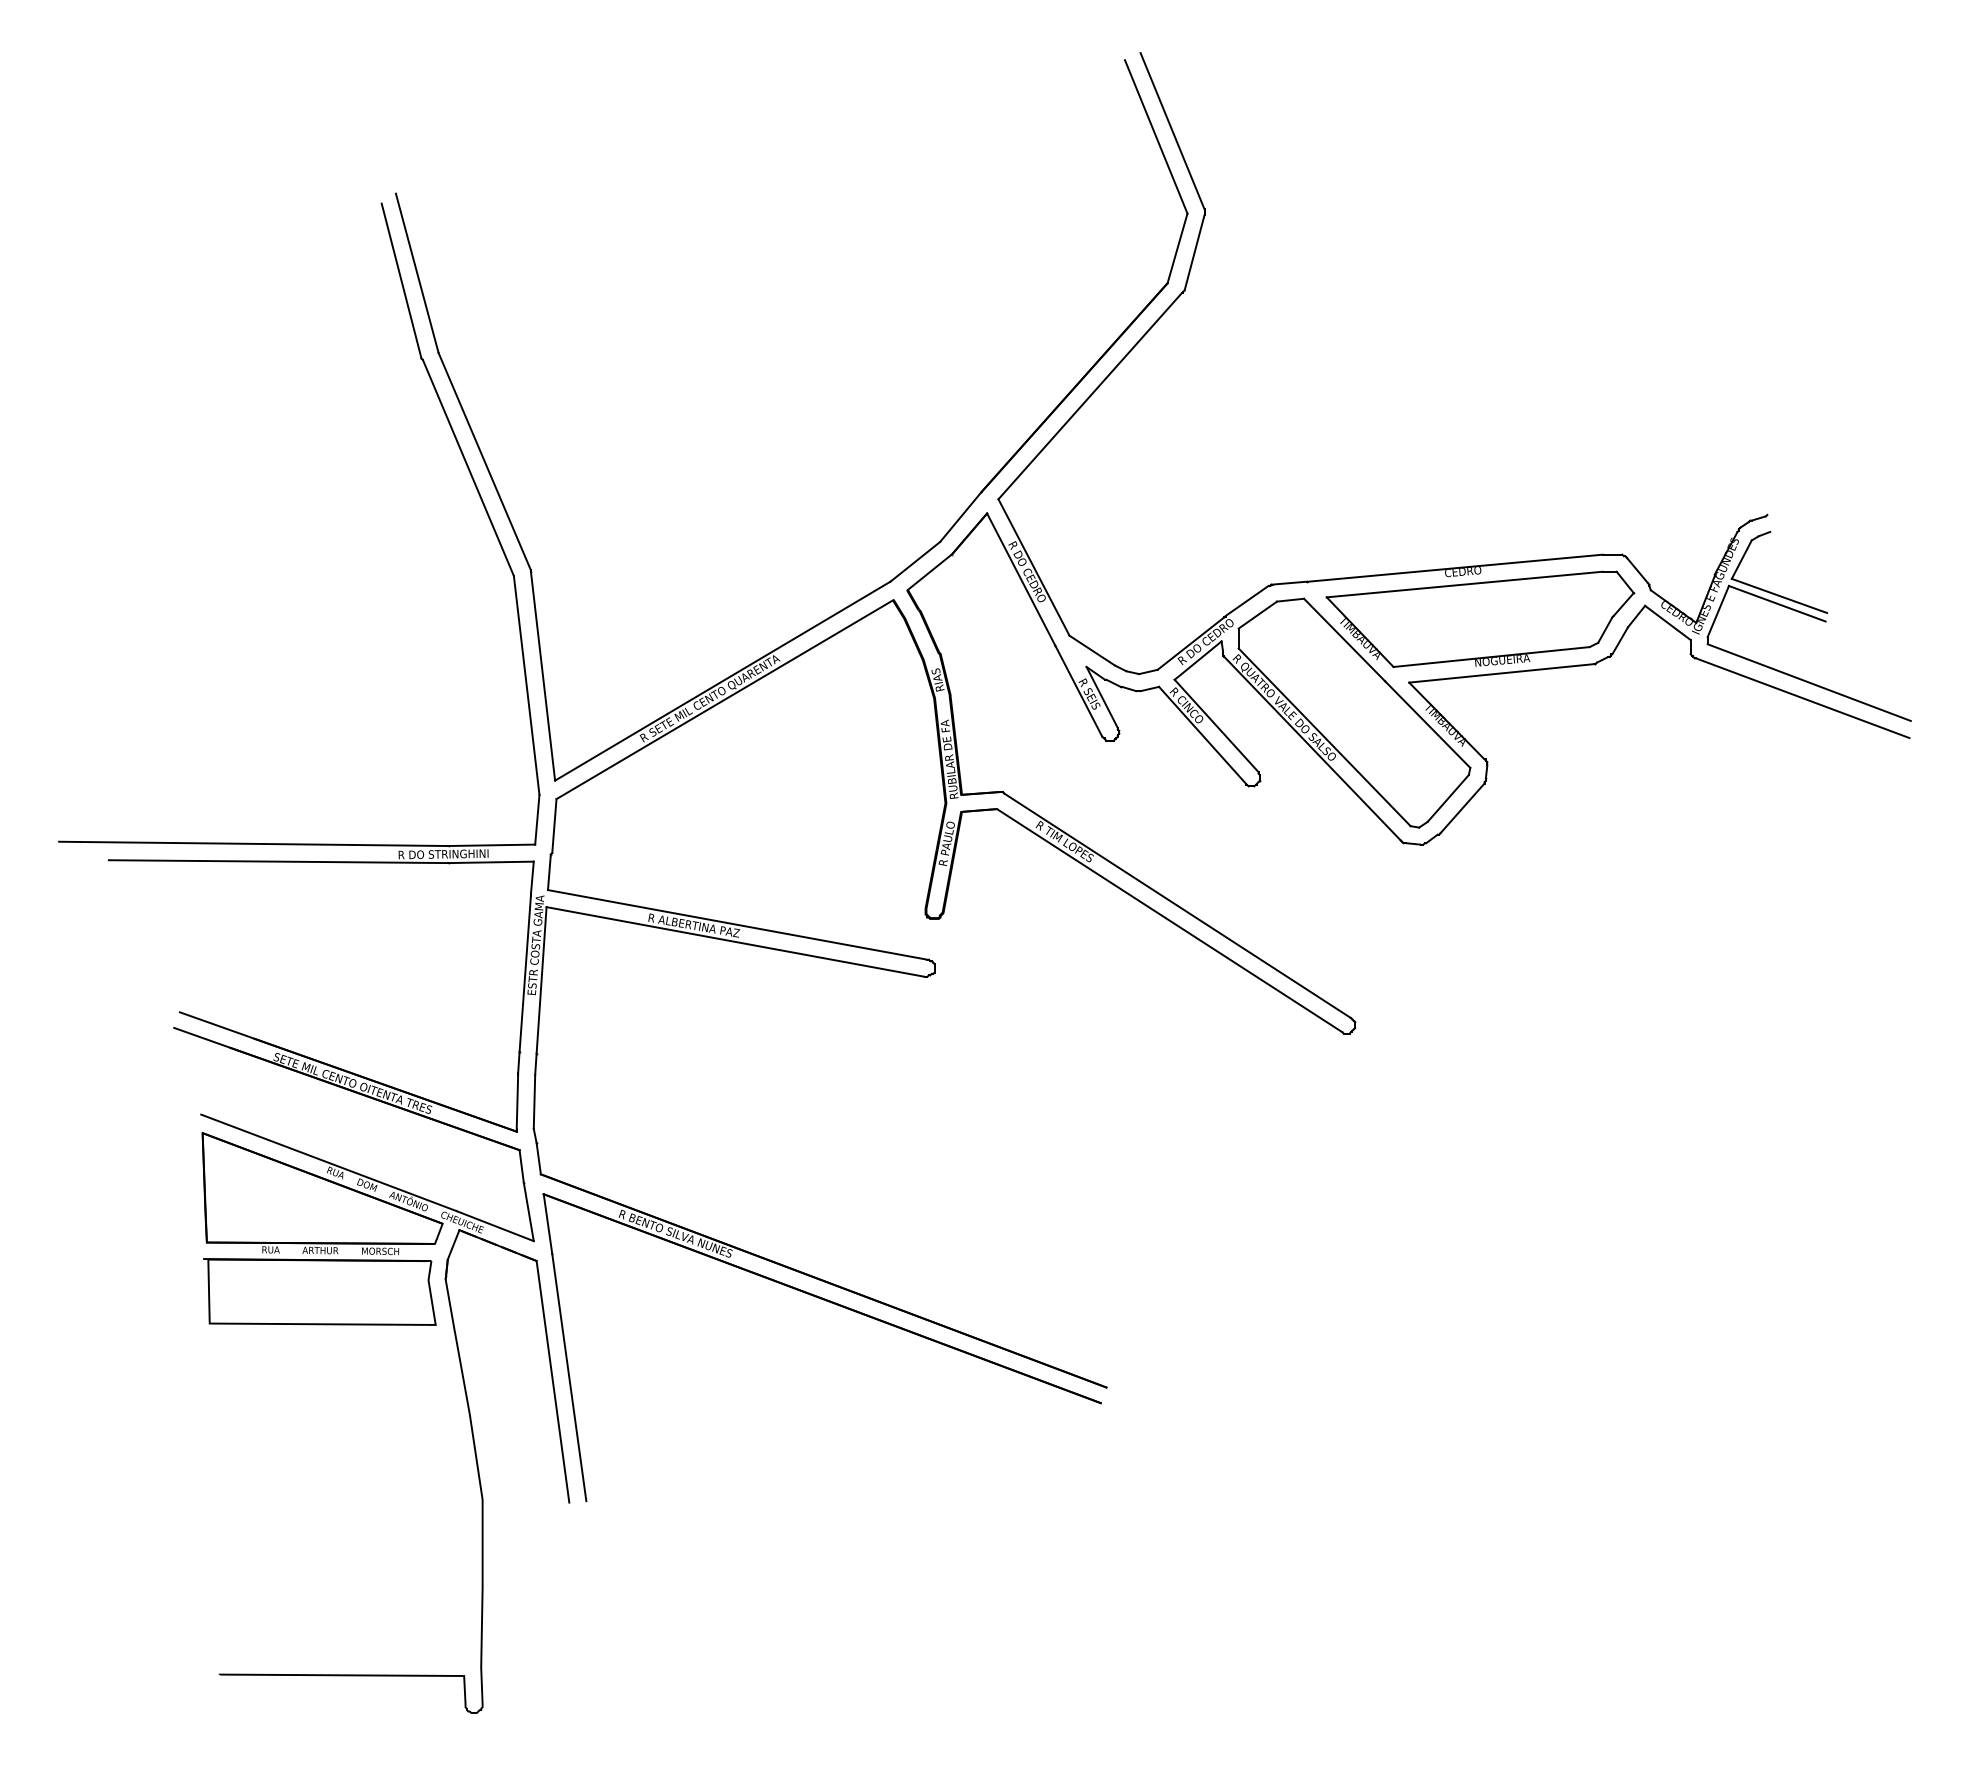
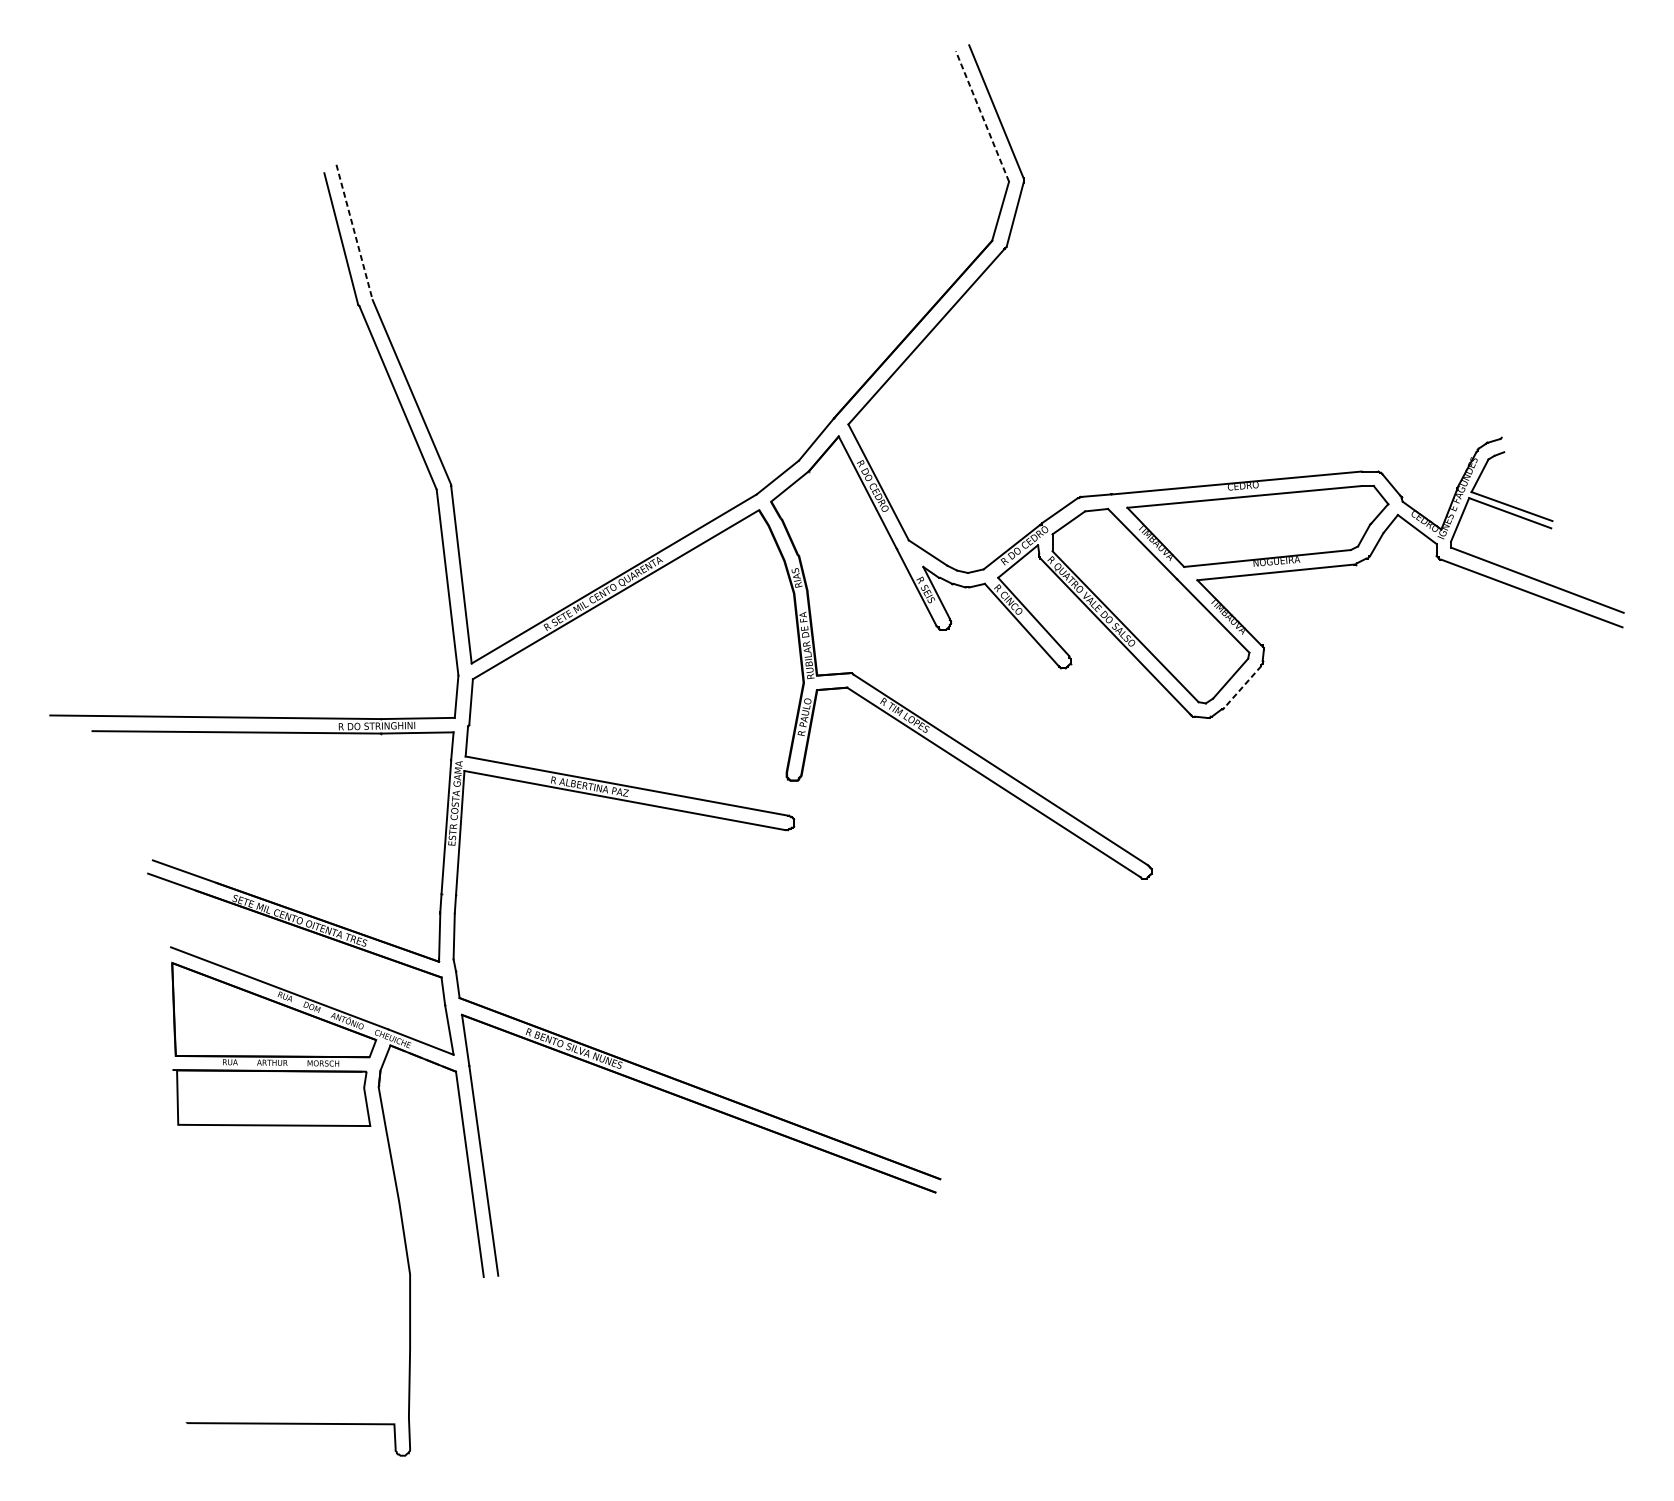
line: (1156, 136) -> (982, 116), solid -> dashed
line: (417, 273) -> (354, 232), solid -> dashed
line: (1462, 808) -> (1242, 687), solid -> dashed

